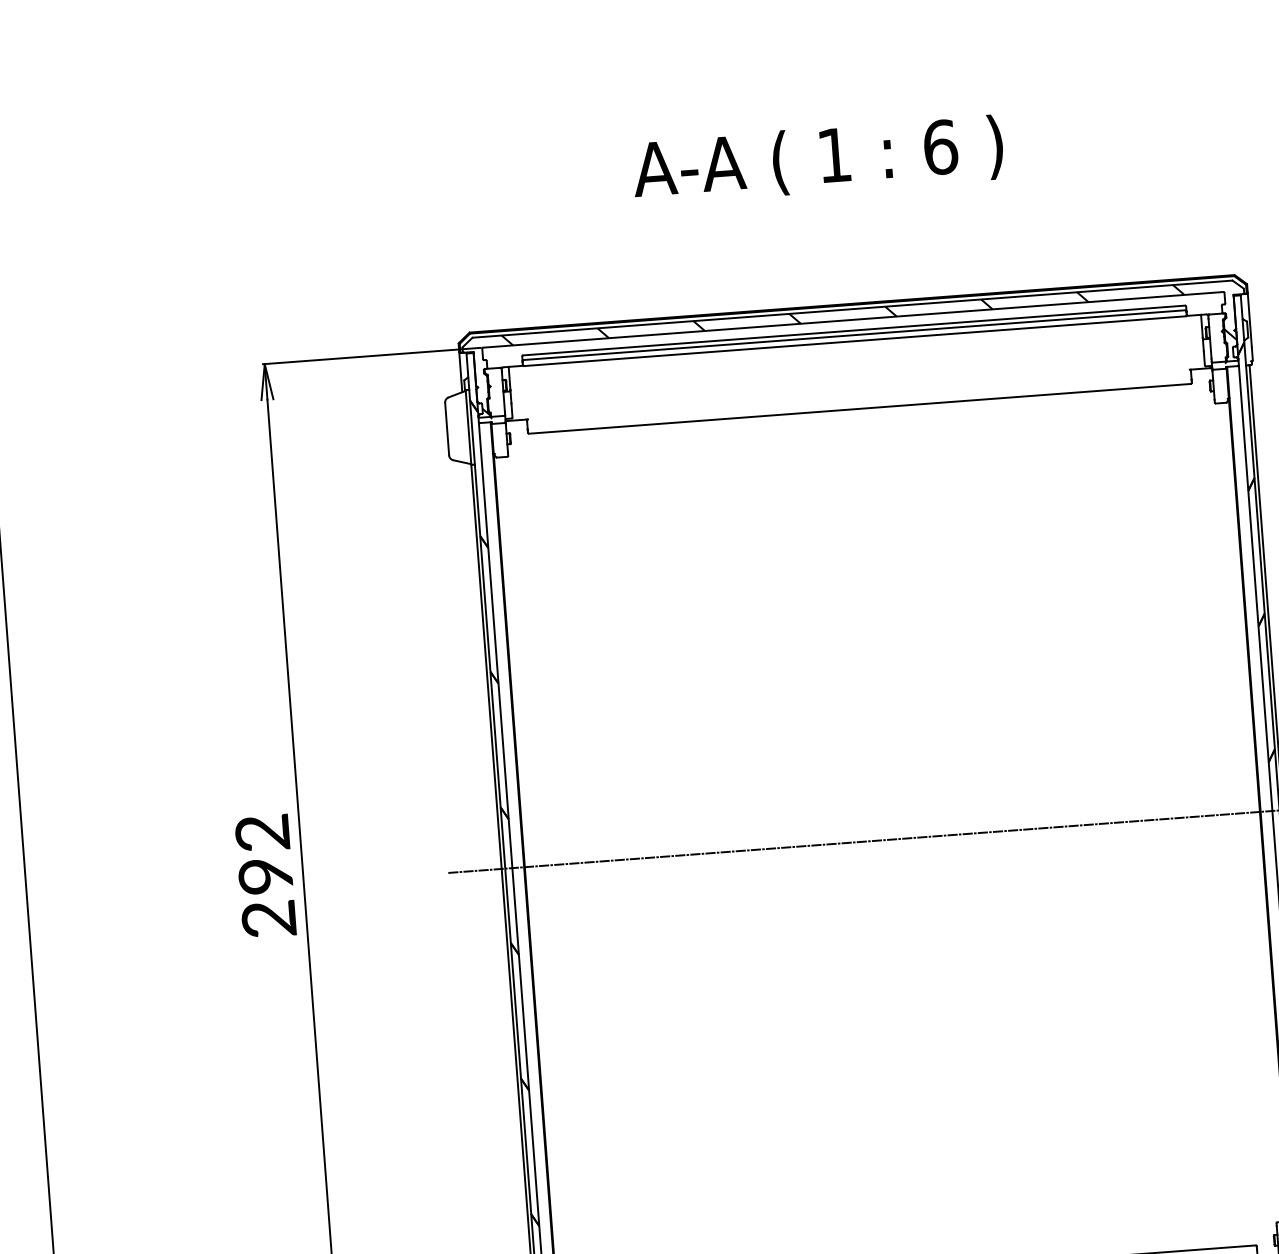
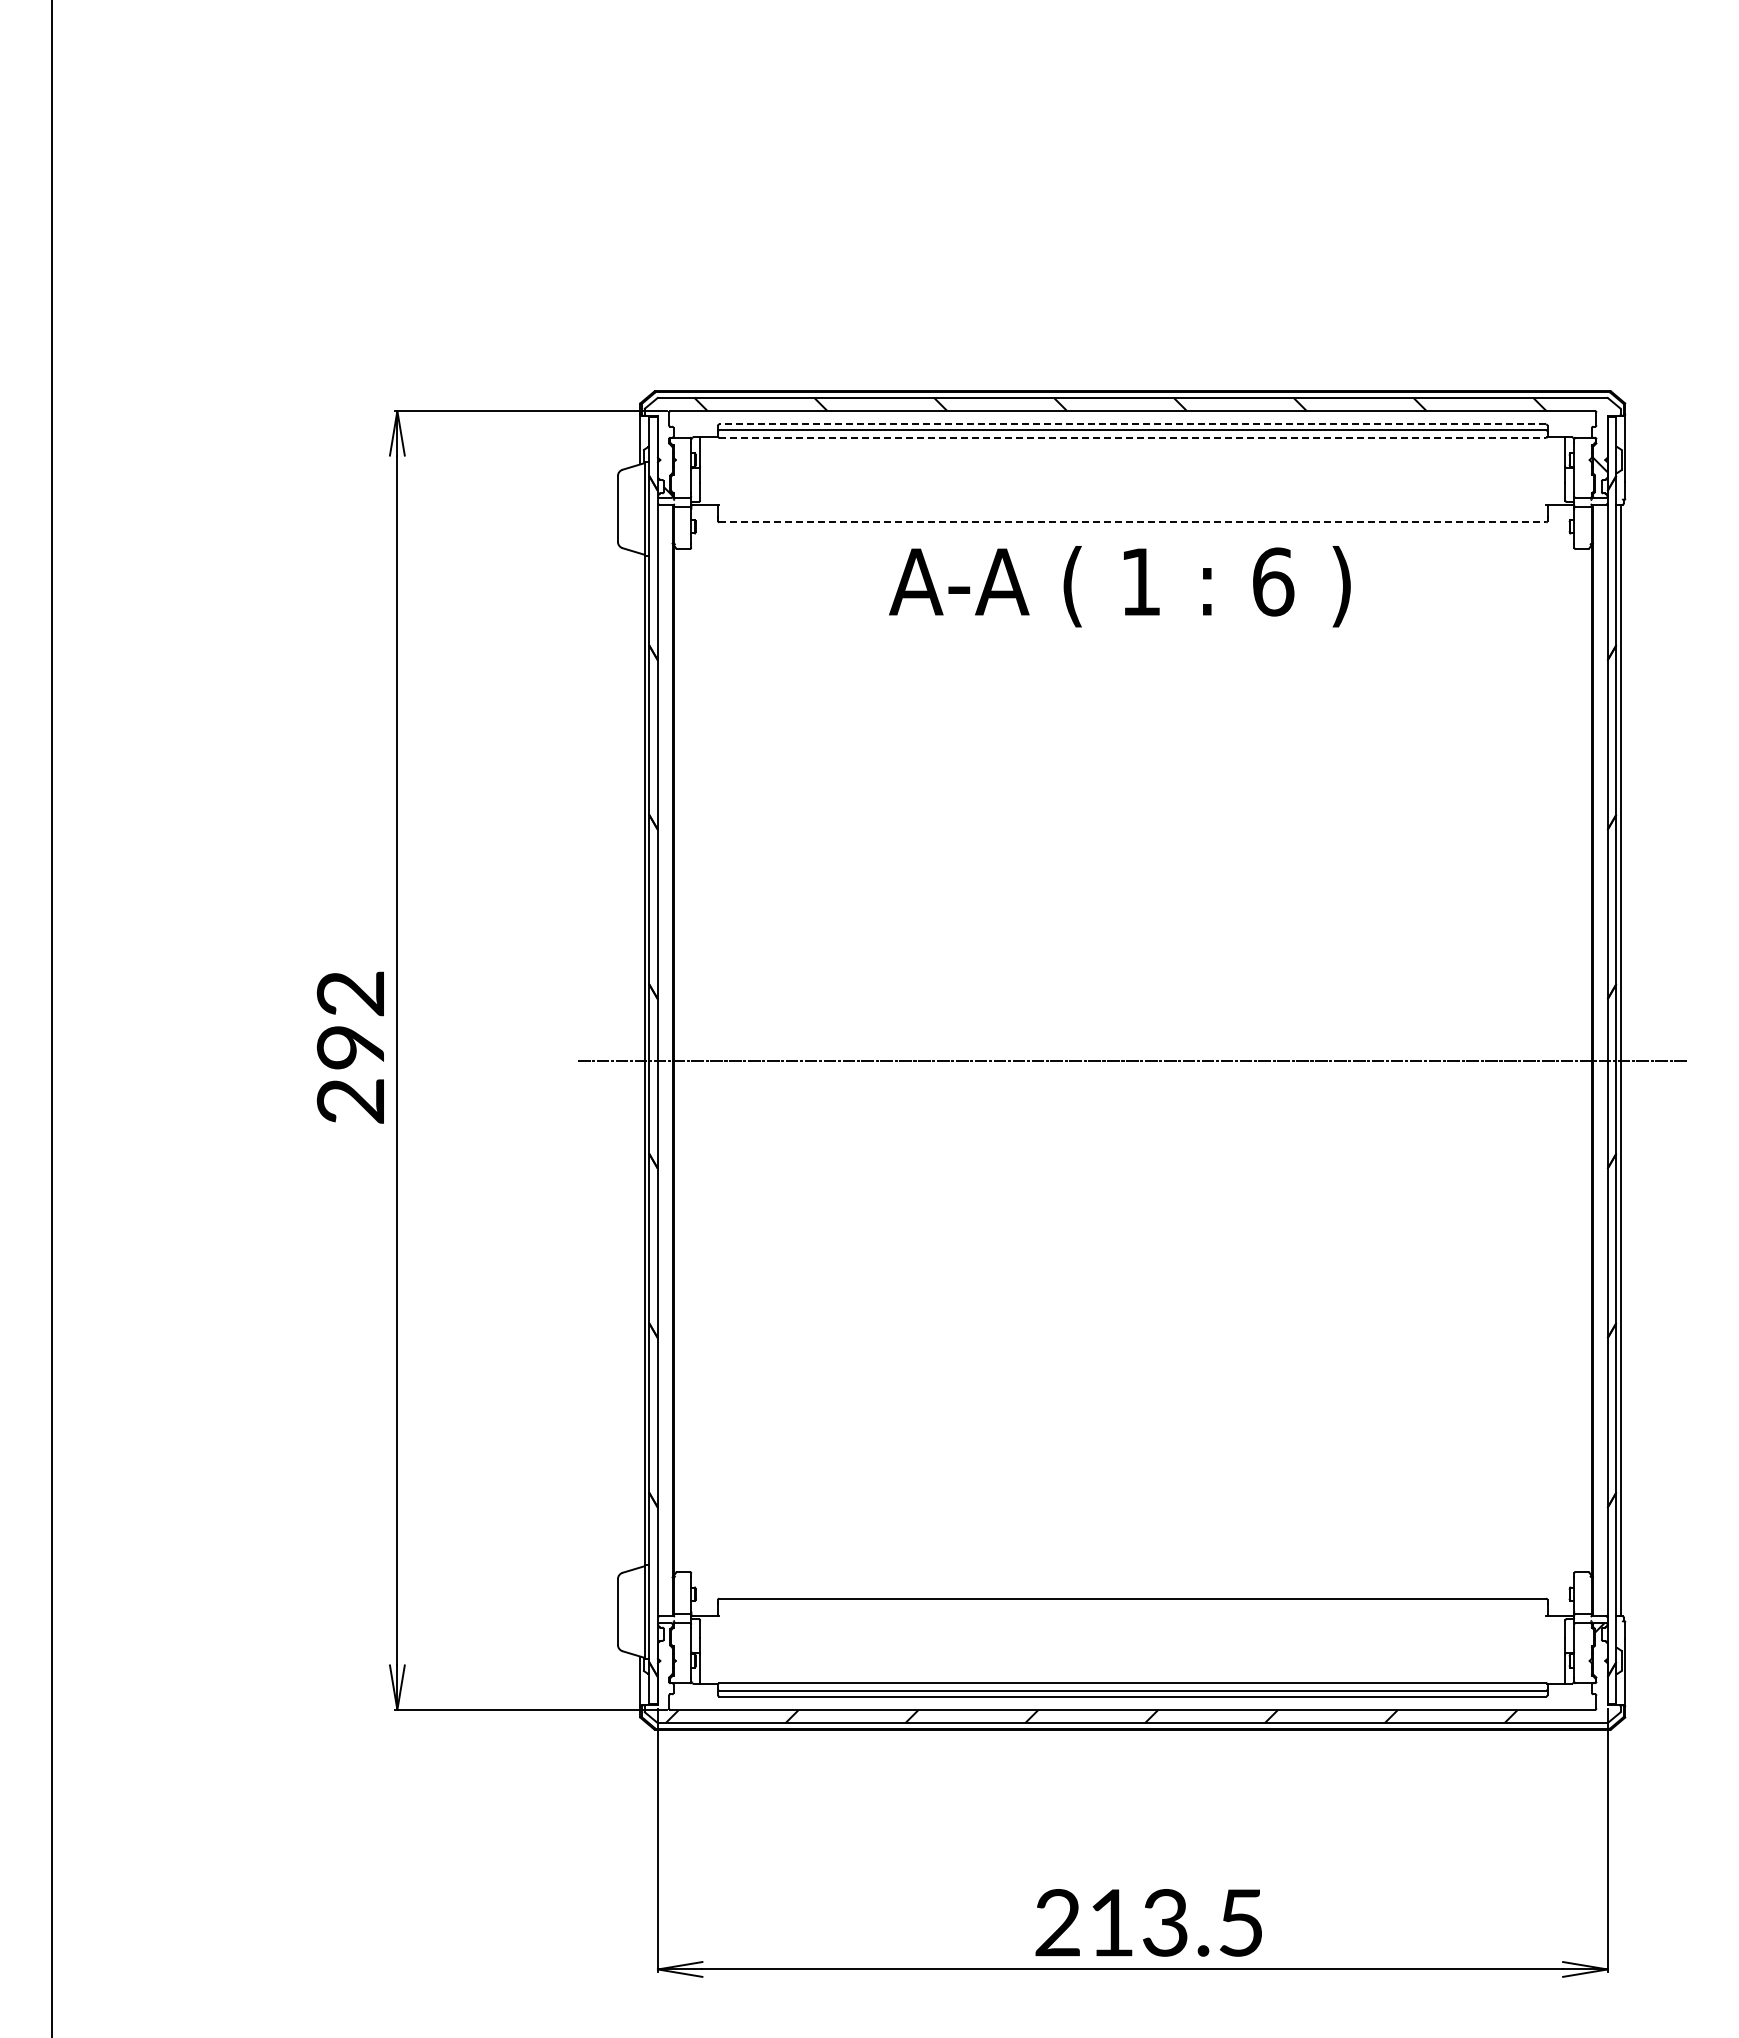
text: (817, 160) -> (1119, 586), moved
line: (853, 330) -> (1132, 424), solid -> dashed
line: (855, 340) -> (1133, 437), solid -> dashed
line: (860, 408) -> (1133, 522), solid -> dashed

